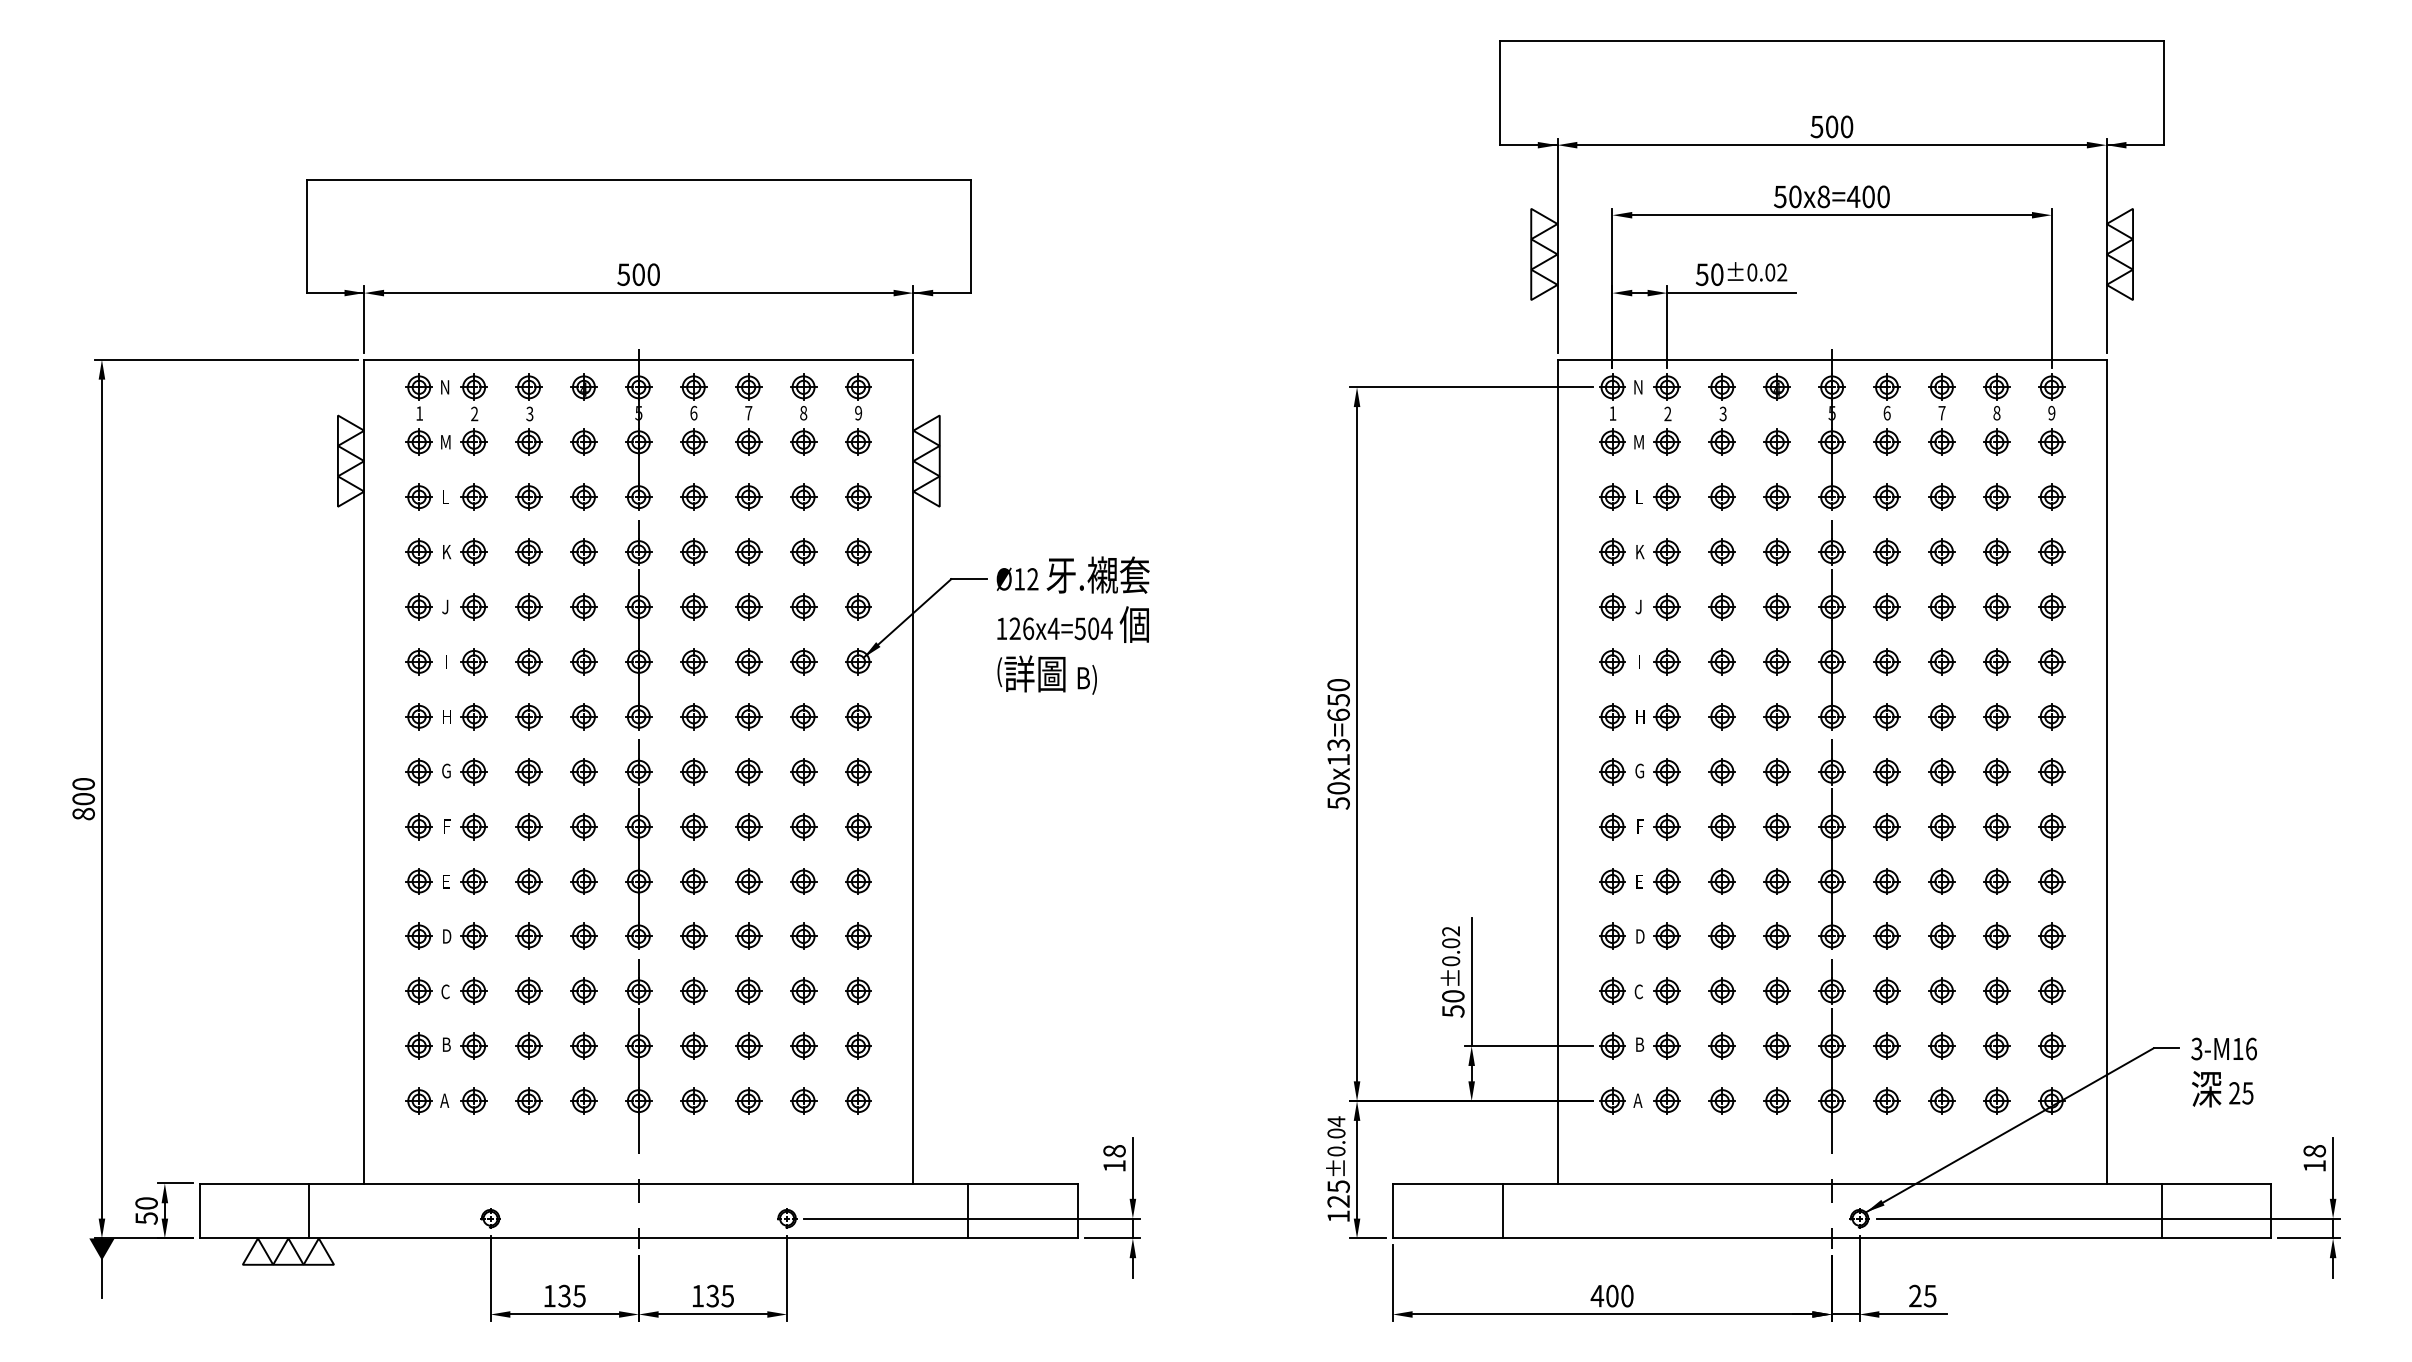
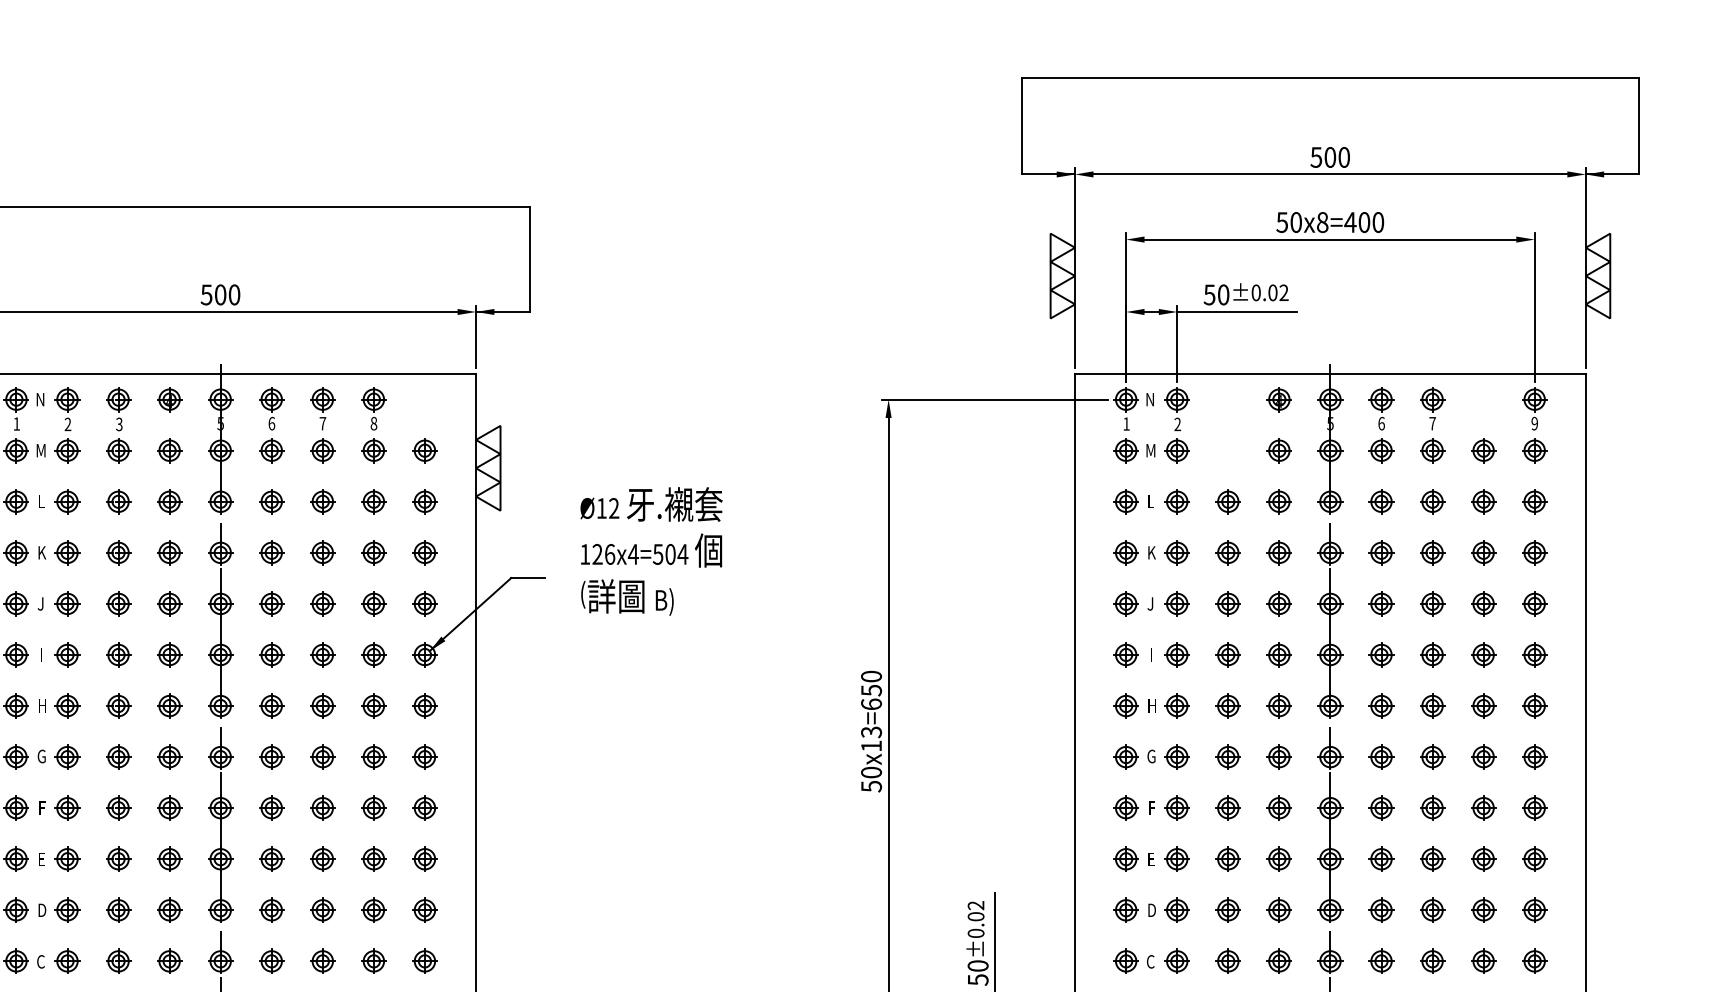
part: (858, 396) -> (424, 408), removed
part: (1996, 396) -> (1483, 408), removed
part: (1721, 414) -> (1227, 424), removed
text: (1072, 625) -> (650, 551), moved

